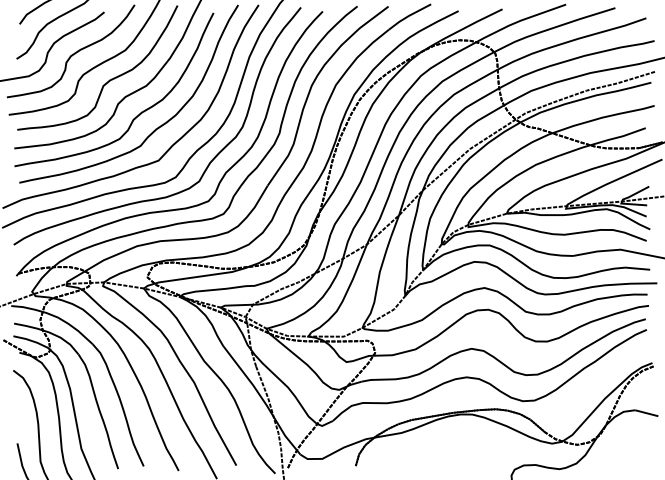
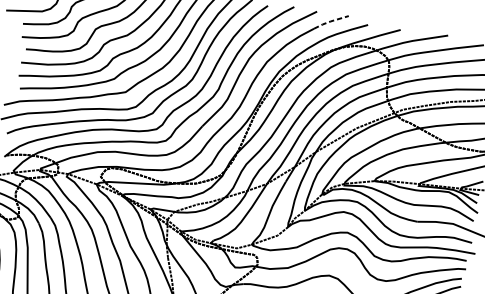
line: (409, 15) -> (331, 21), solid -> dashed

